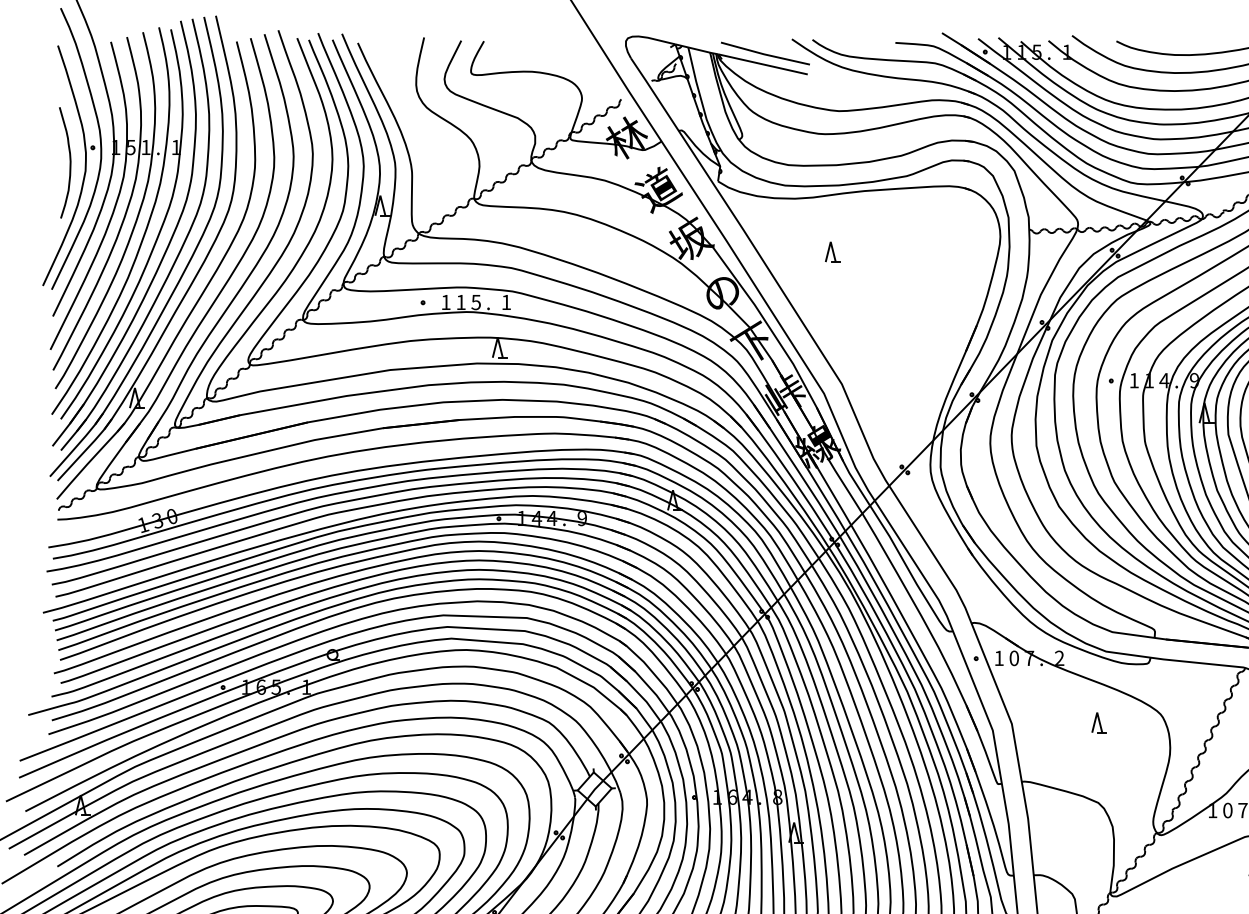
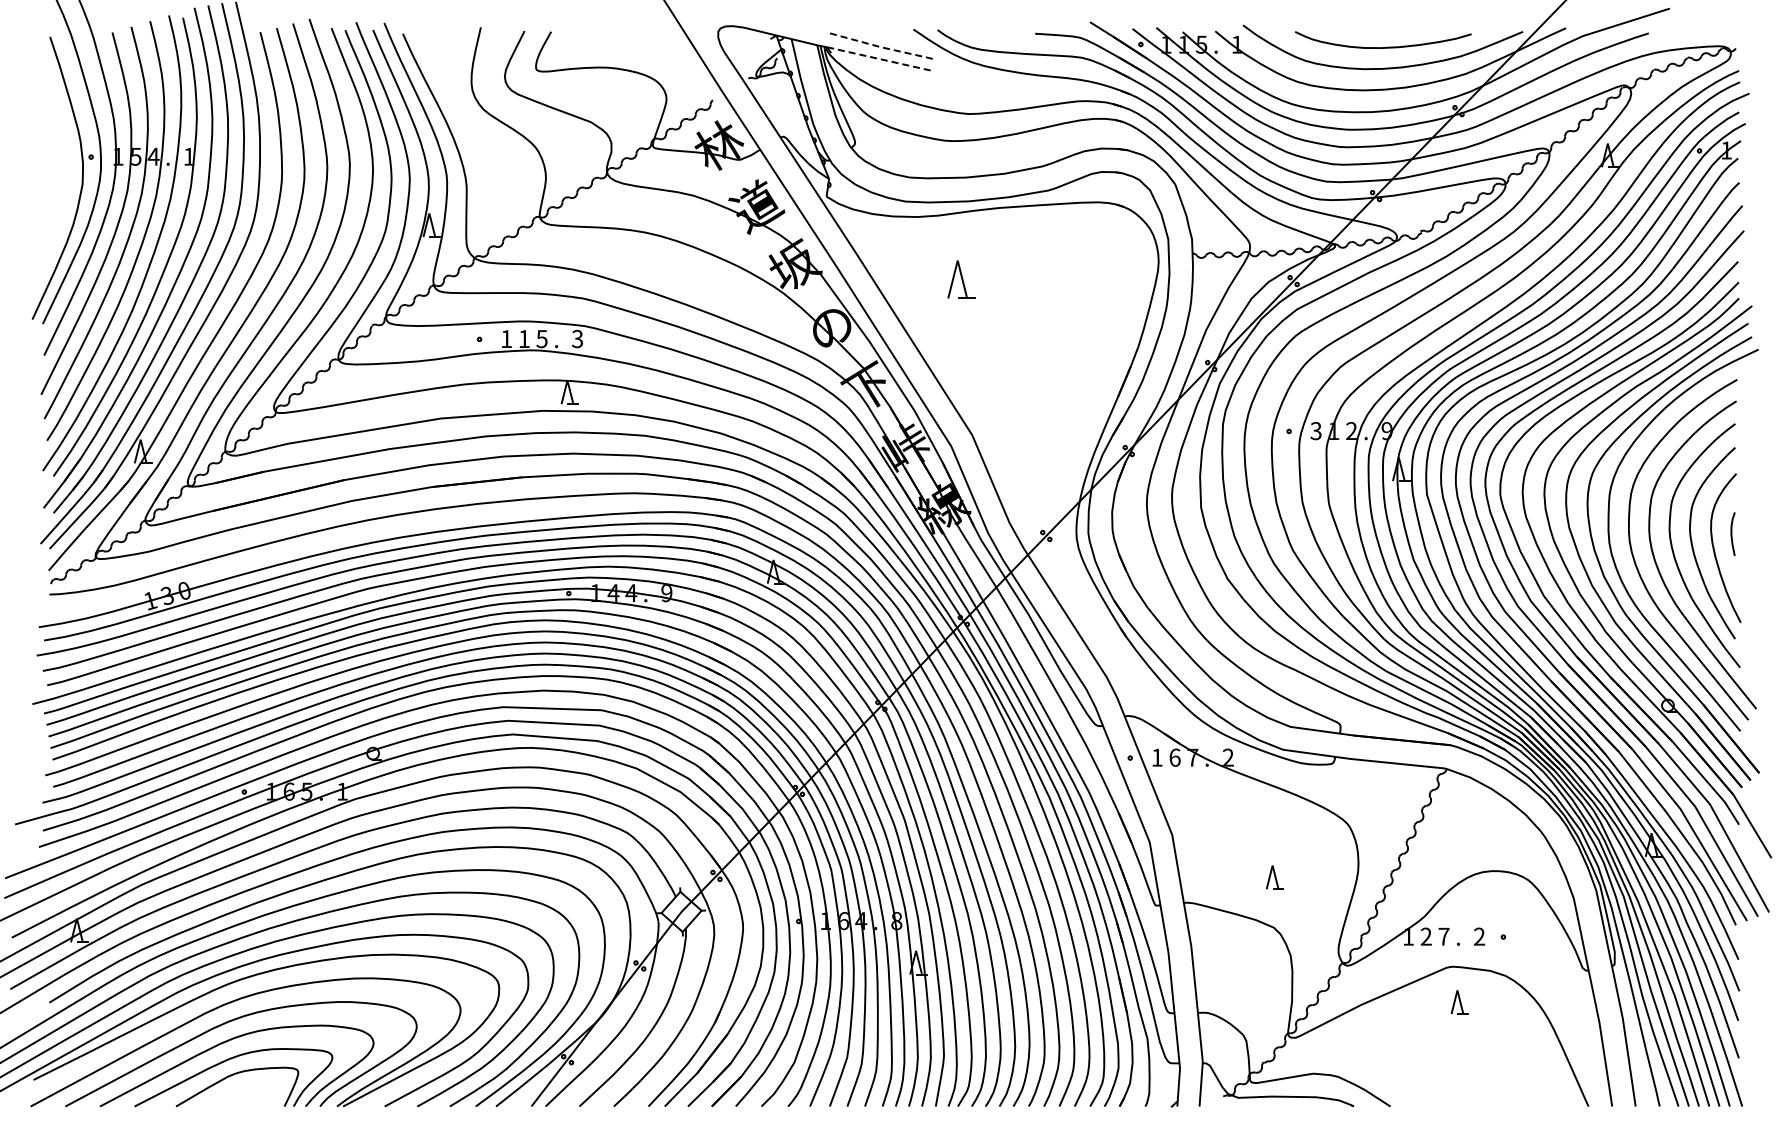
line: (764, 54) -> (881, 47), solid -> dashed
line: (763, 64) -> (879, 59), solid -> dashed
text: (145, 147) -> (153, 156), 1 -> 4
curve: (70, 162) -> (64, 174), removed
part: (832, 251) -> (961, 279), size x1.6
text: (506, 301) -> (577, 338), 1 -> 3
text: (1164, 380) -> (1351, 430), 4 -> 2
text: (1133, 381) -> (1315, 431), 1 -> 3
text: (1013, 658) -> (1174, 757), 0 -> 6
part: (1098, 722) -> (1274, 877), moved
text: (1227, 810) -> (1425, 936), 0 -> 2

